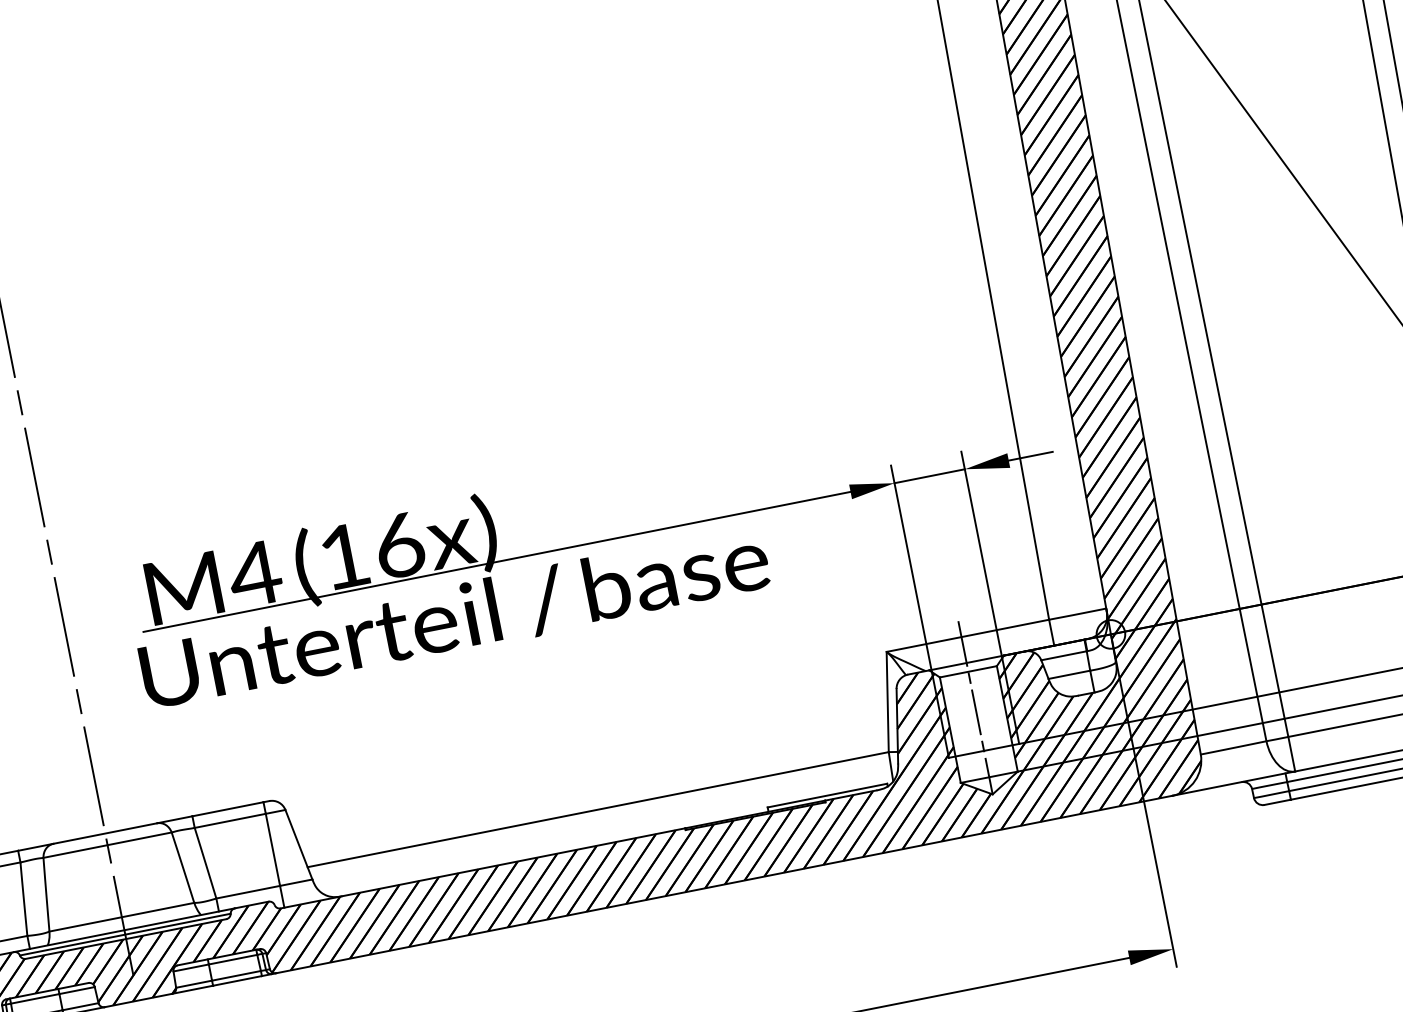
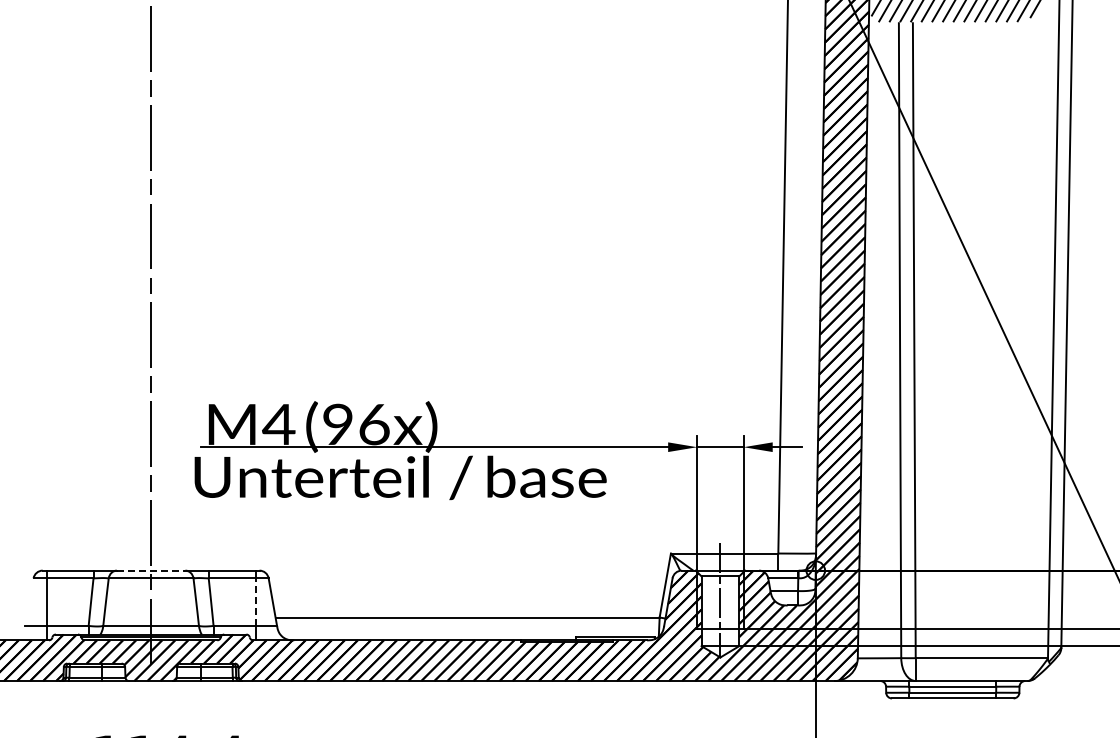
text: (343, 555) -> (337, 423), (16x) -> (96x)
line: (105, 833) -> (151, 570), solid -> dashed
line: (272, 850) -> (255, 602), solid -> dashed

